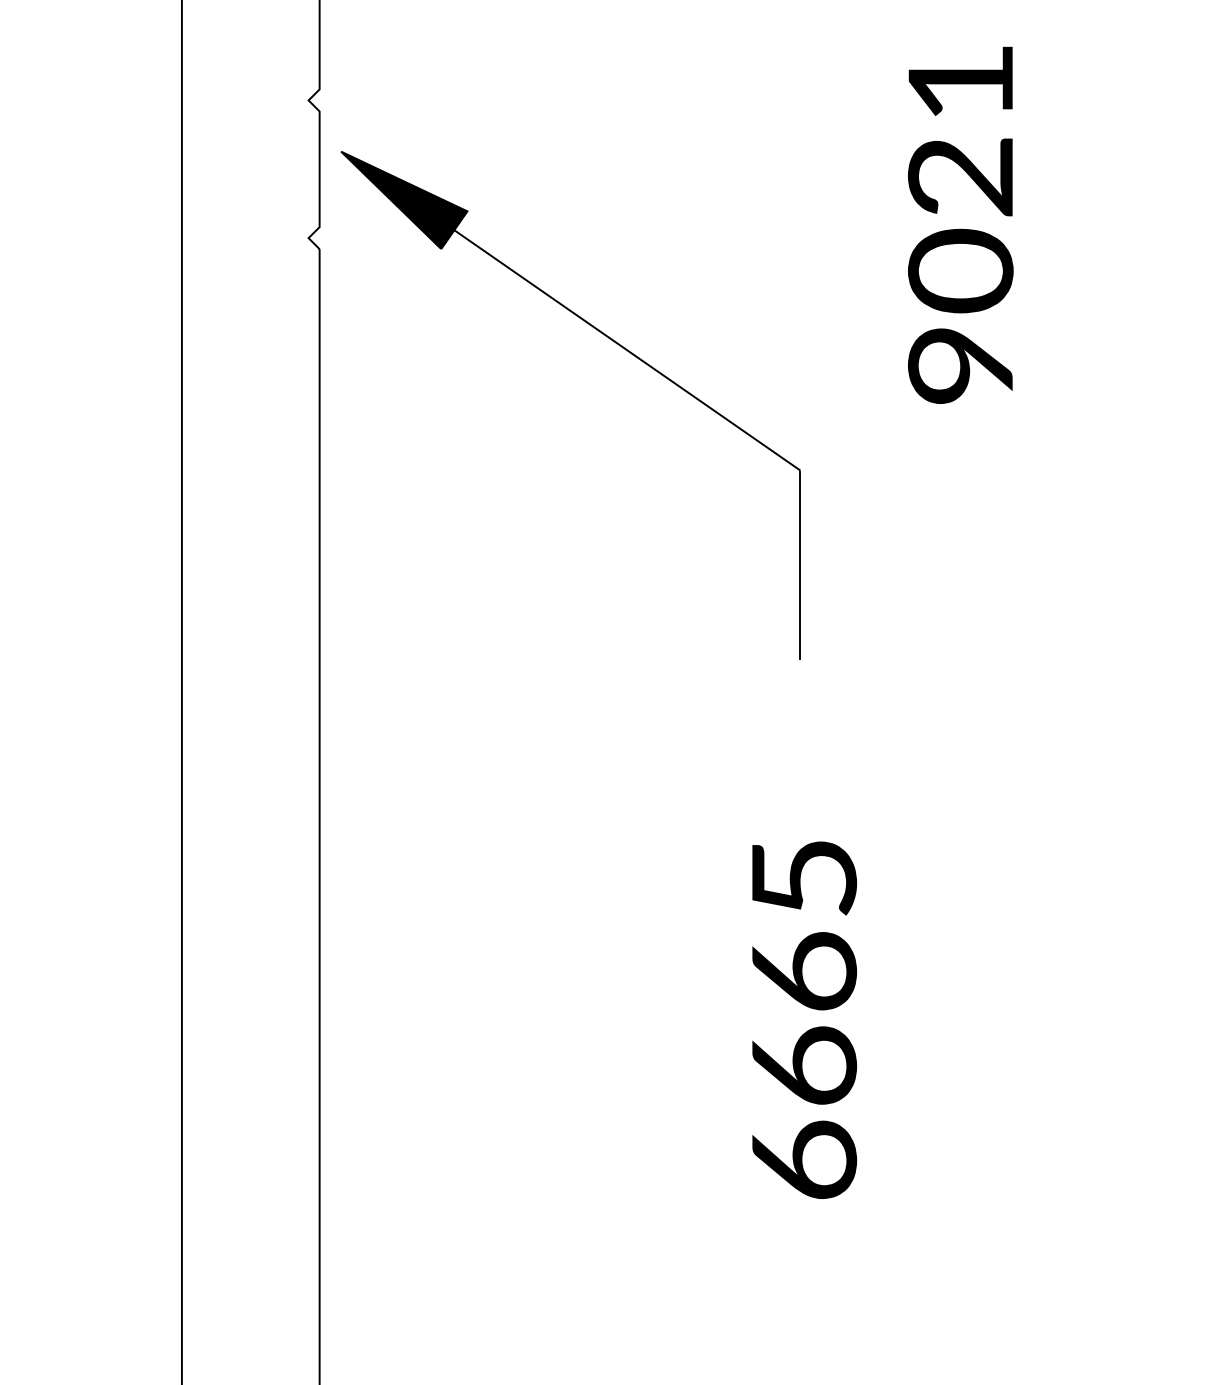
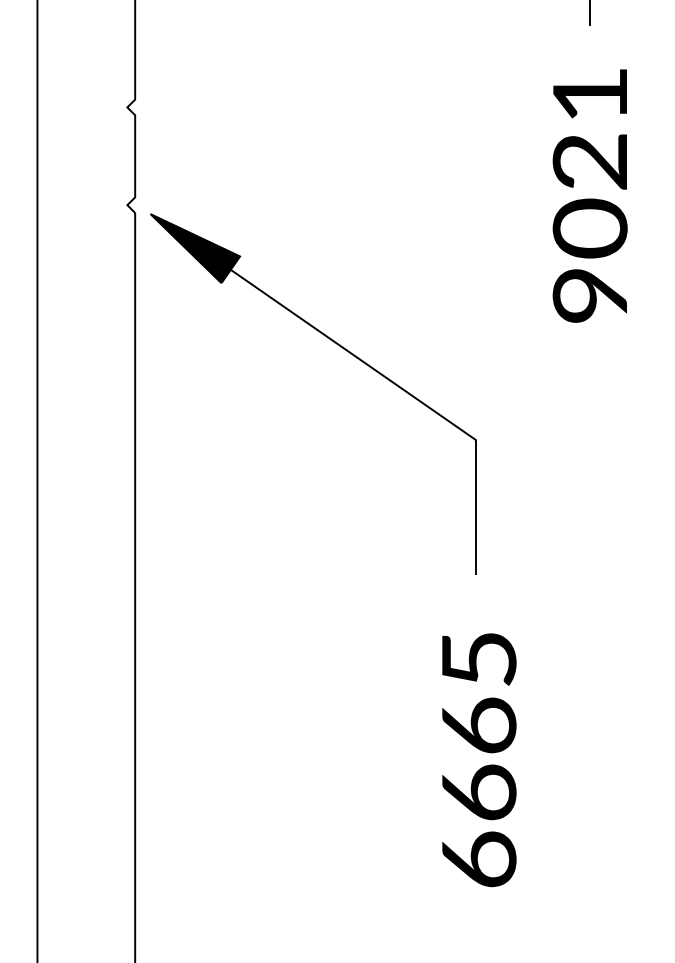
part: (612, 341) -> (343, 348), moved

